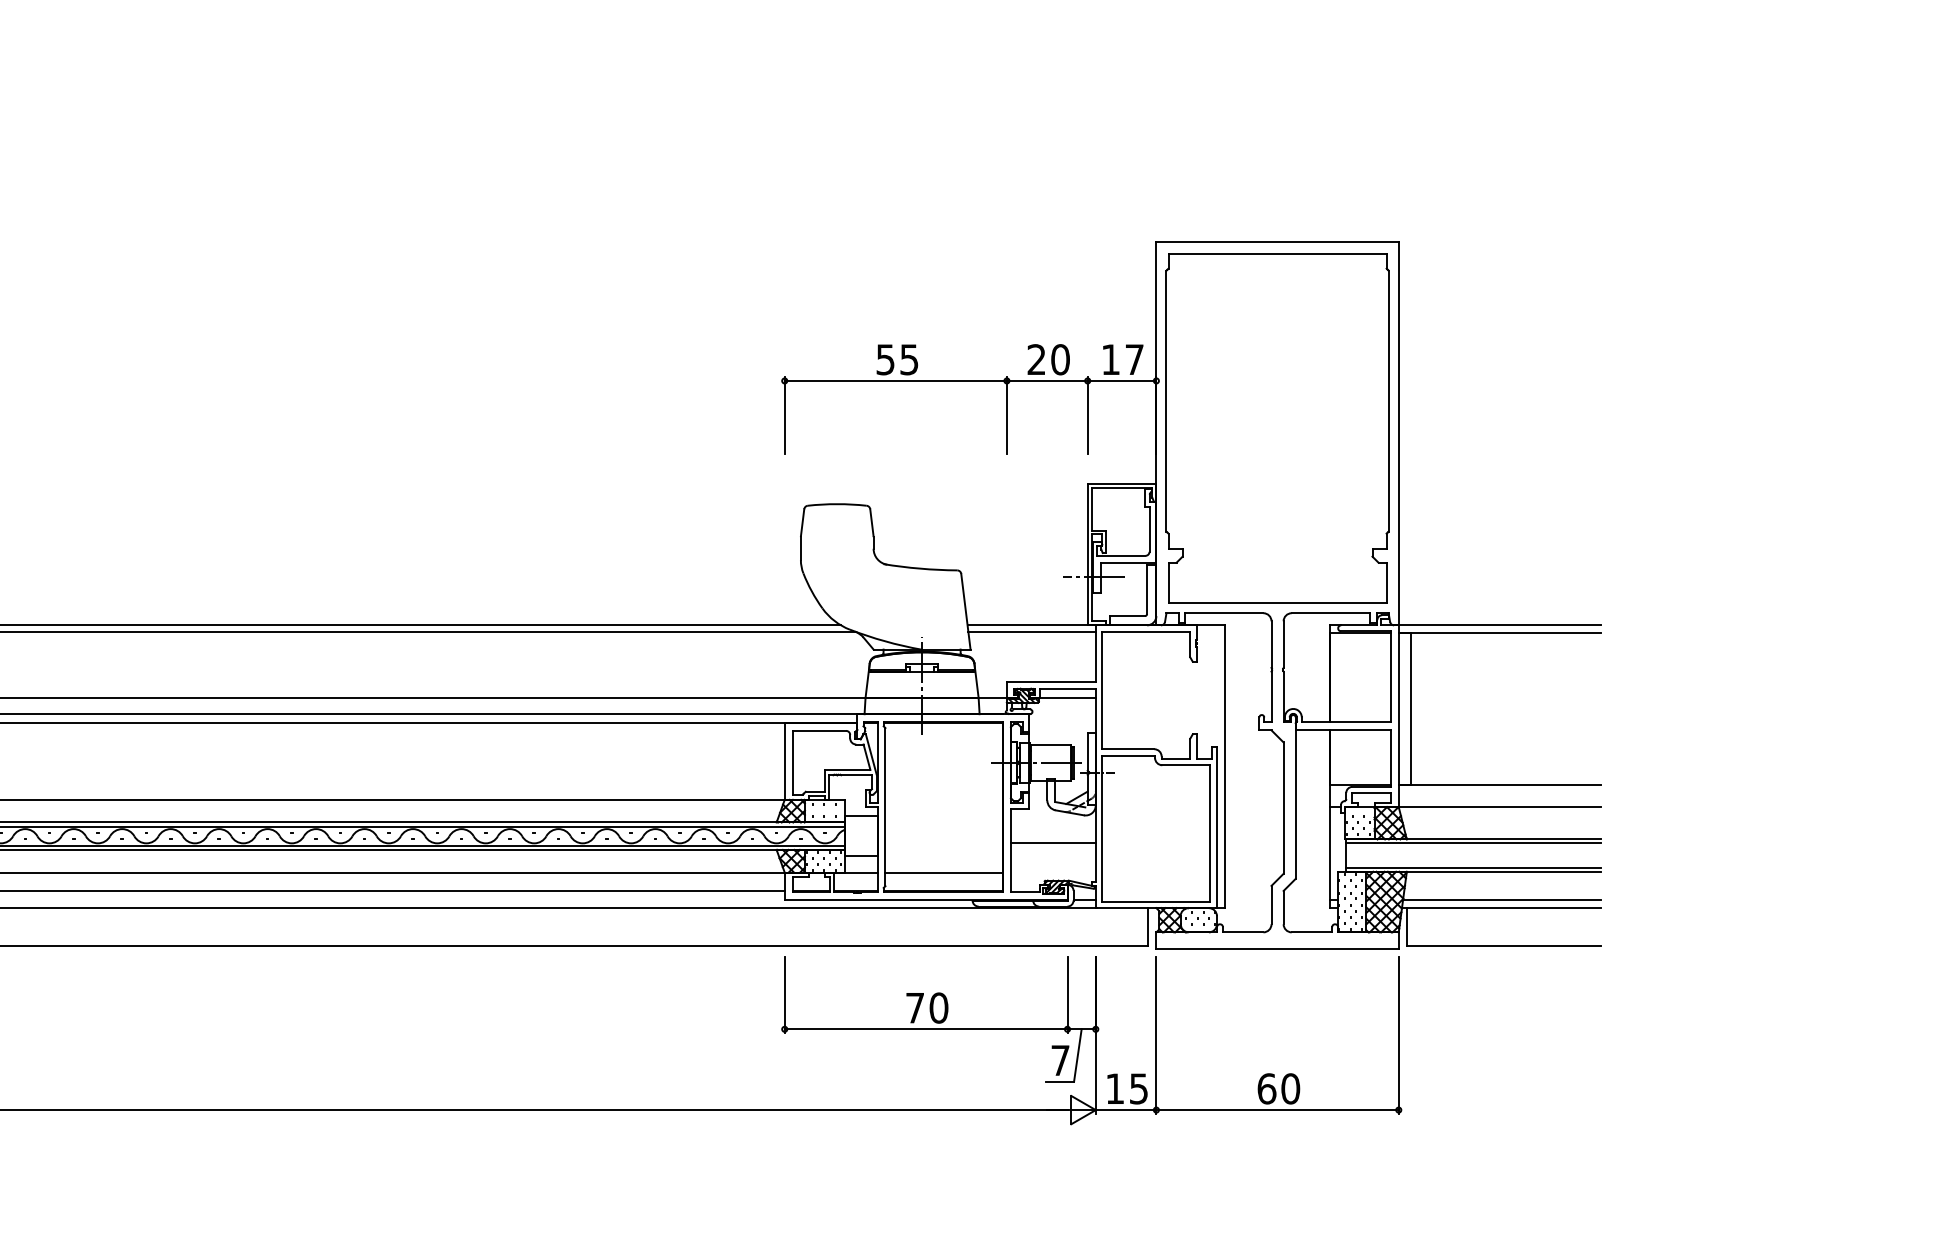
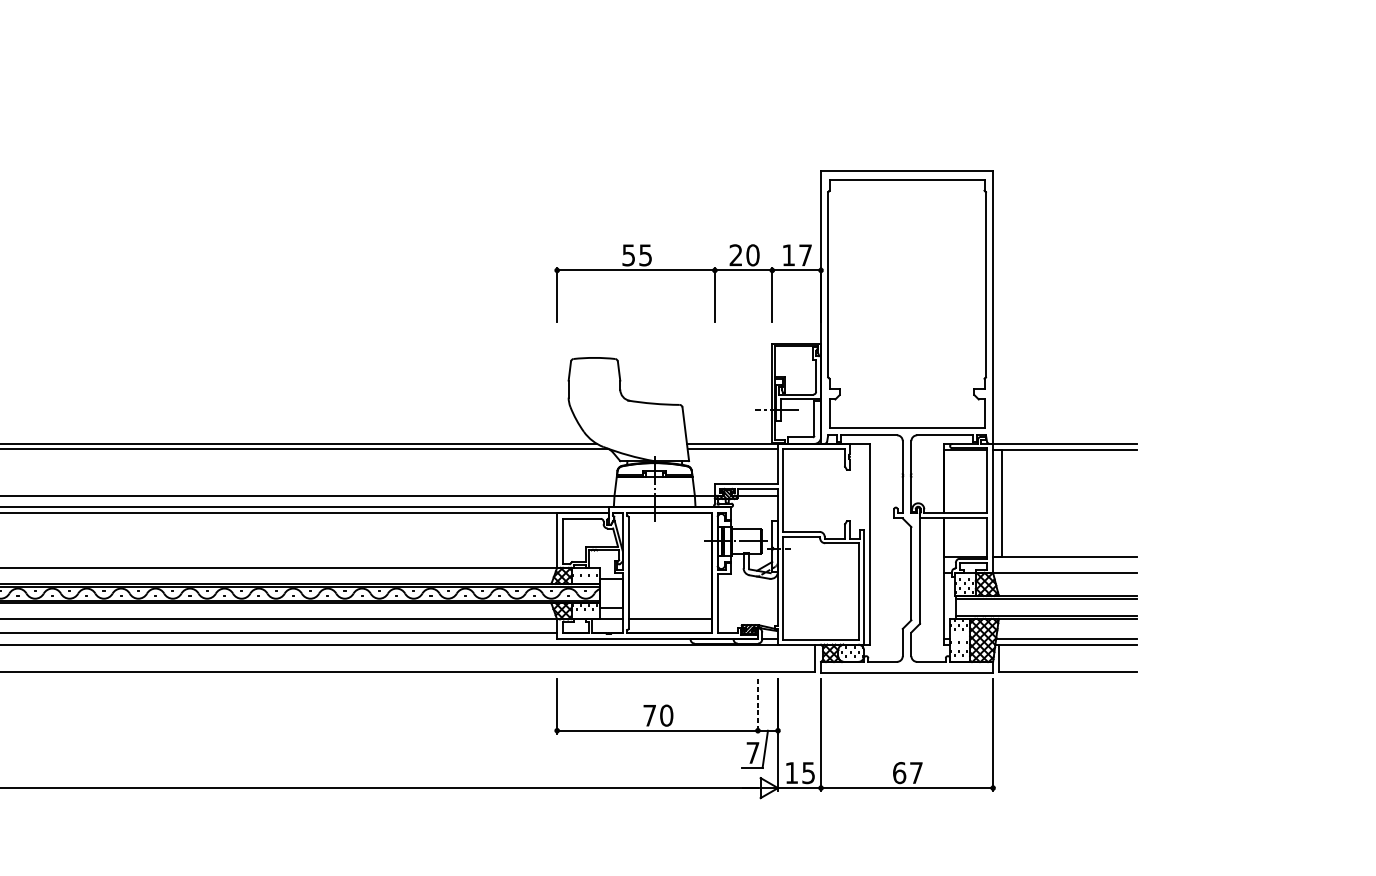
line: (1052, 842) -> (747, 598), removed
line: (1067, 995) -> (757, 706), solid -> dashed
text: (1290, 1088) -> (916, 772), 60 -> 67

